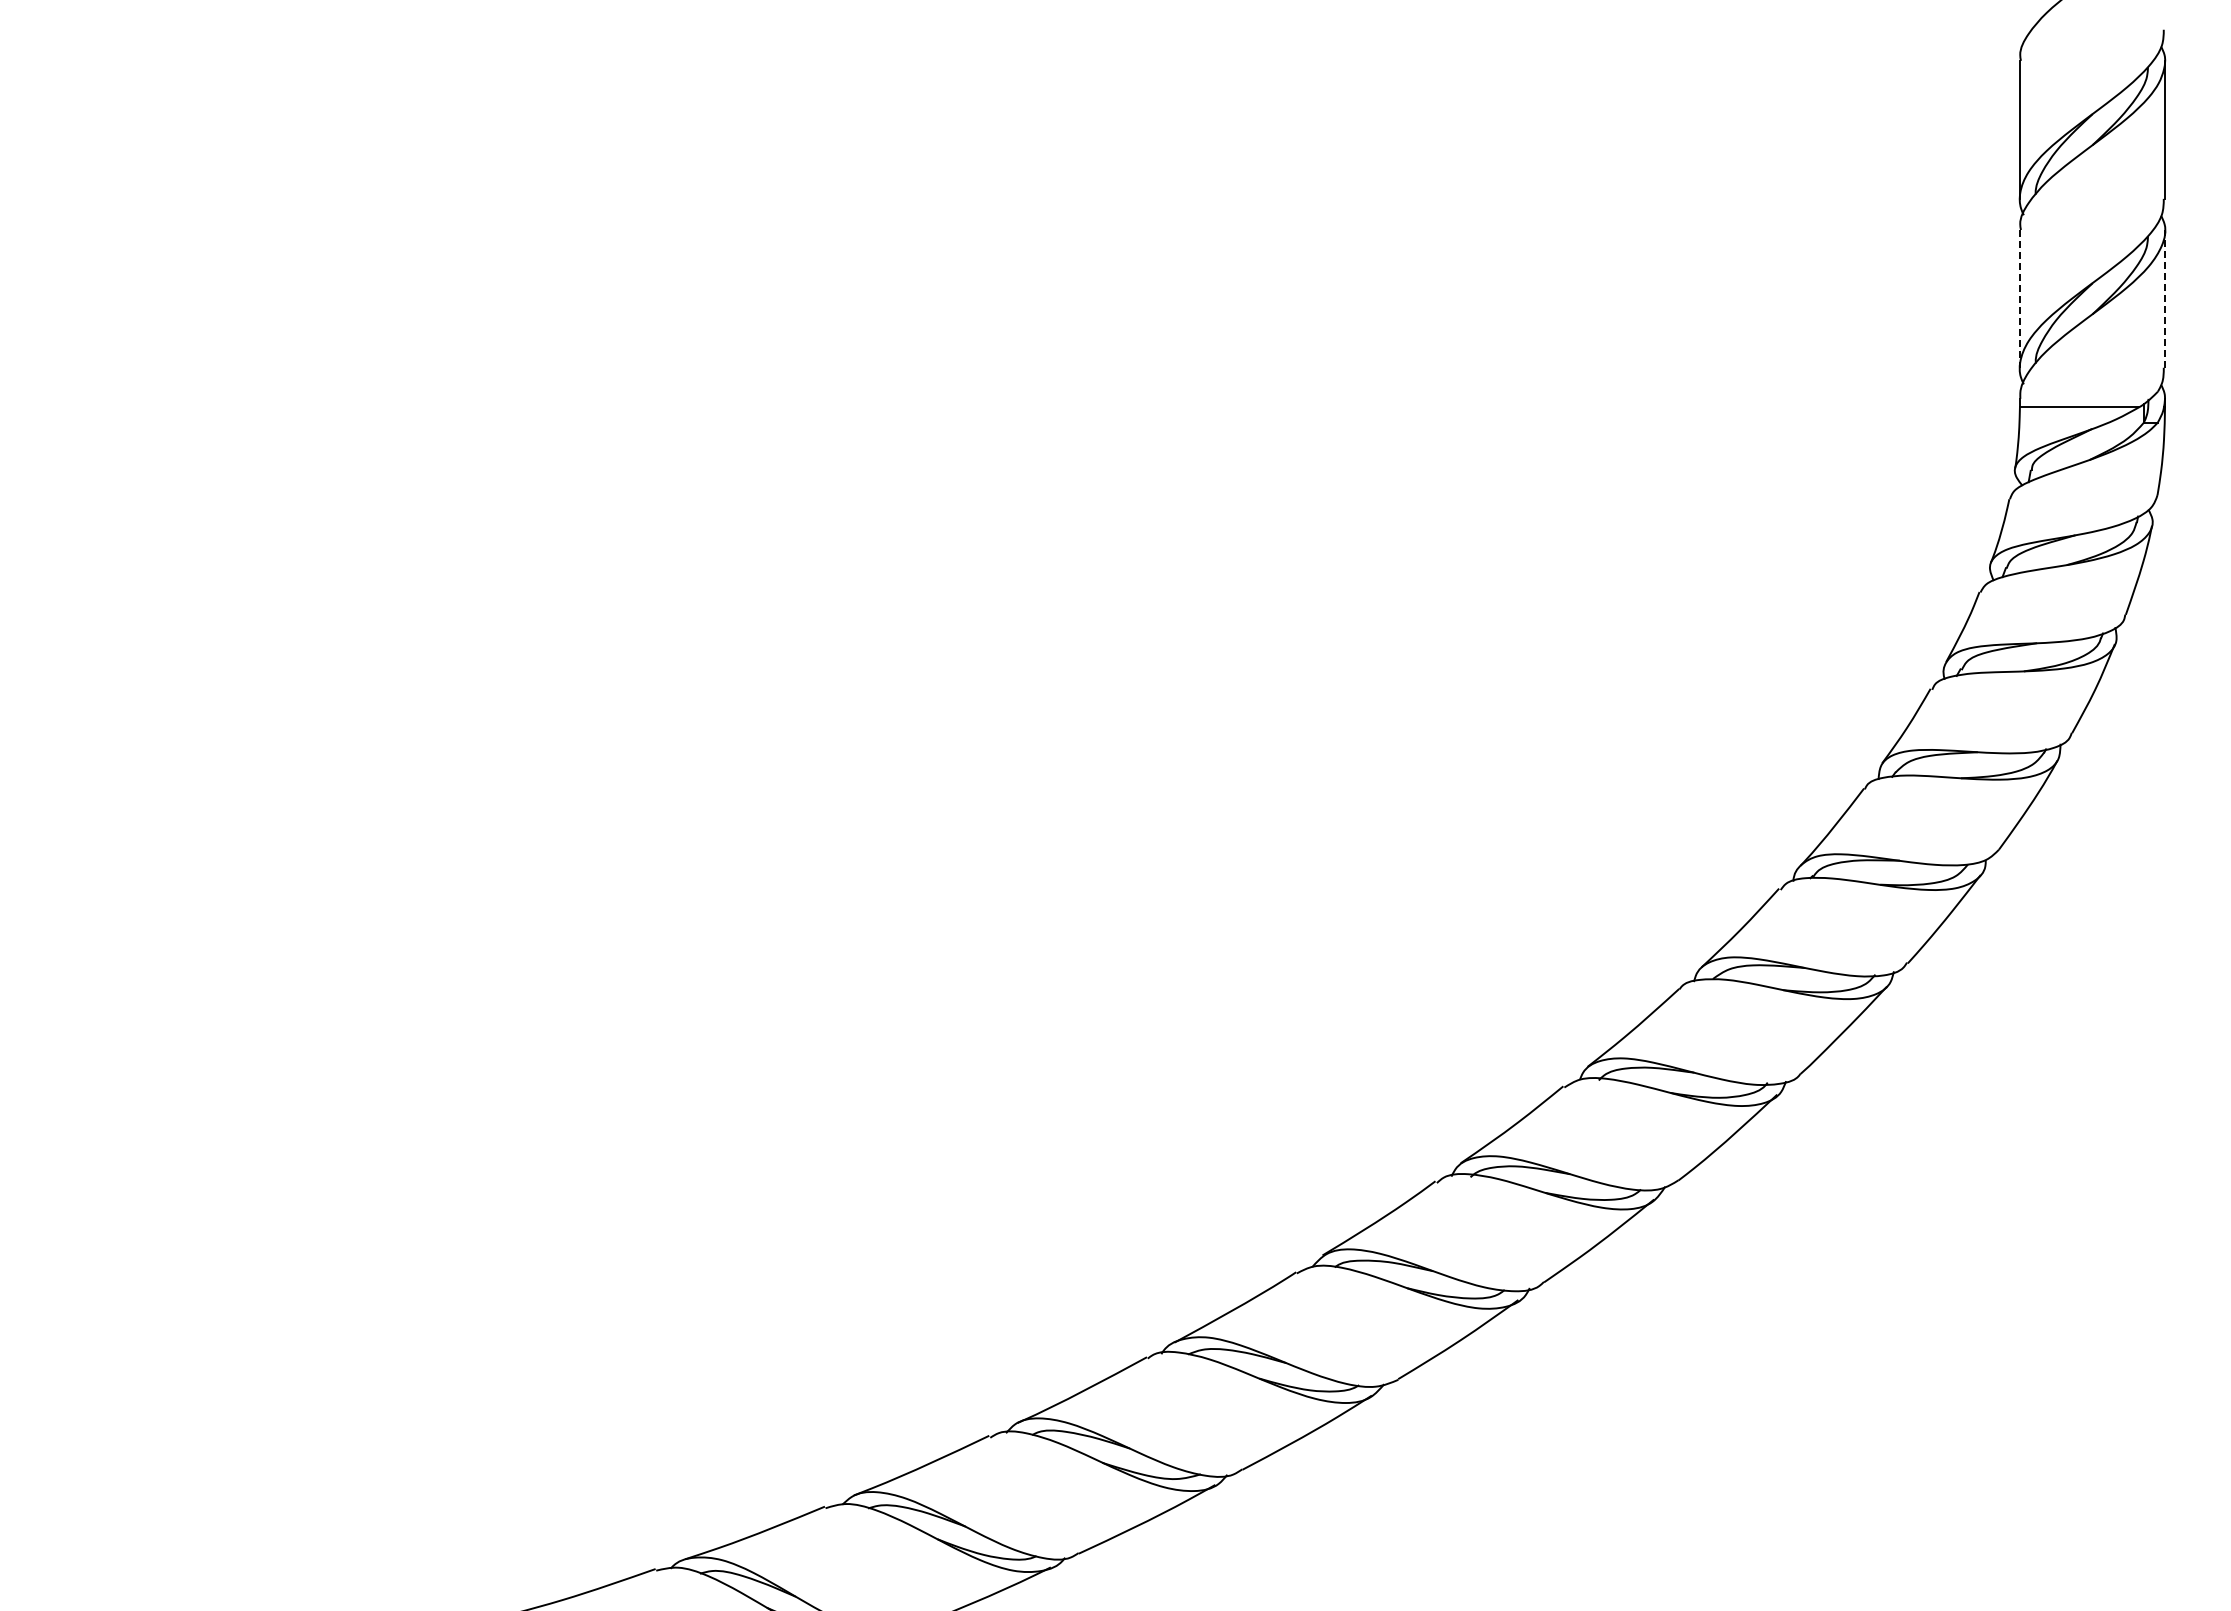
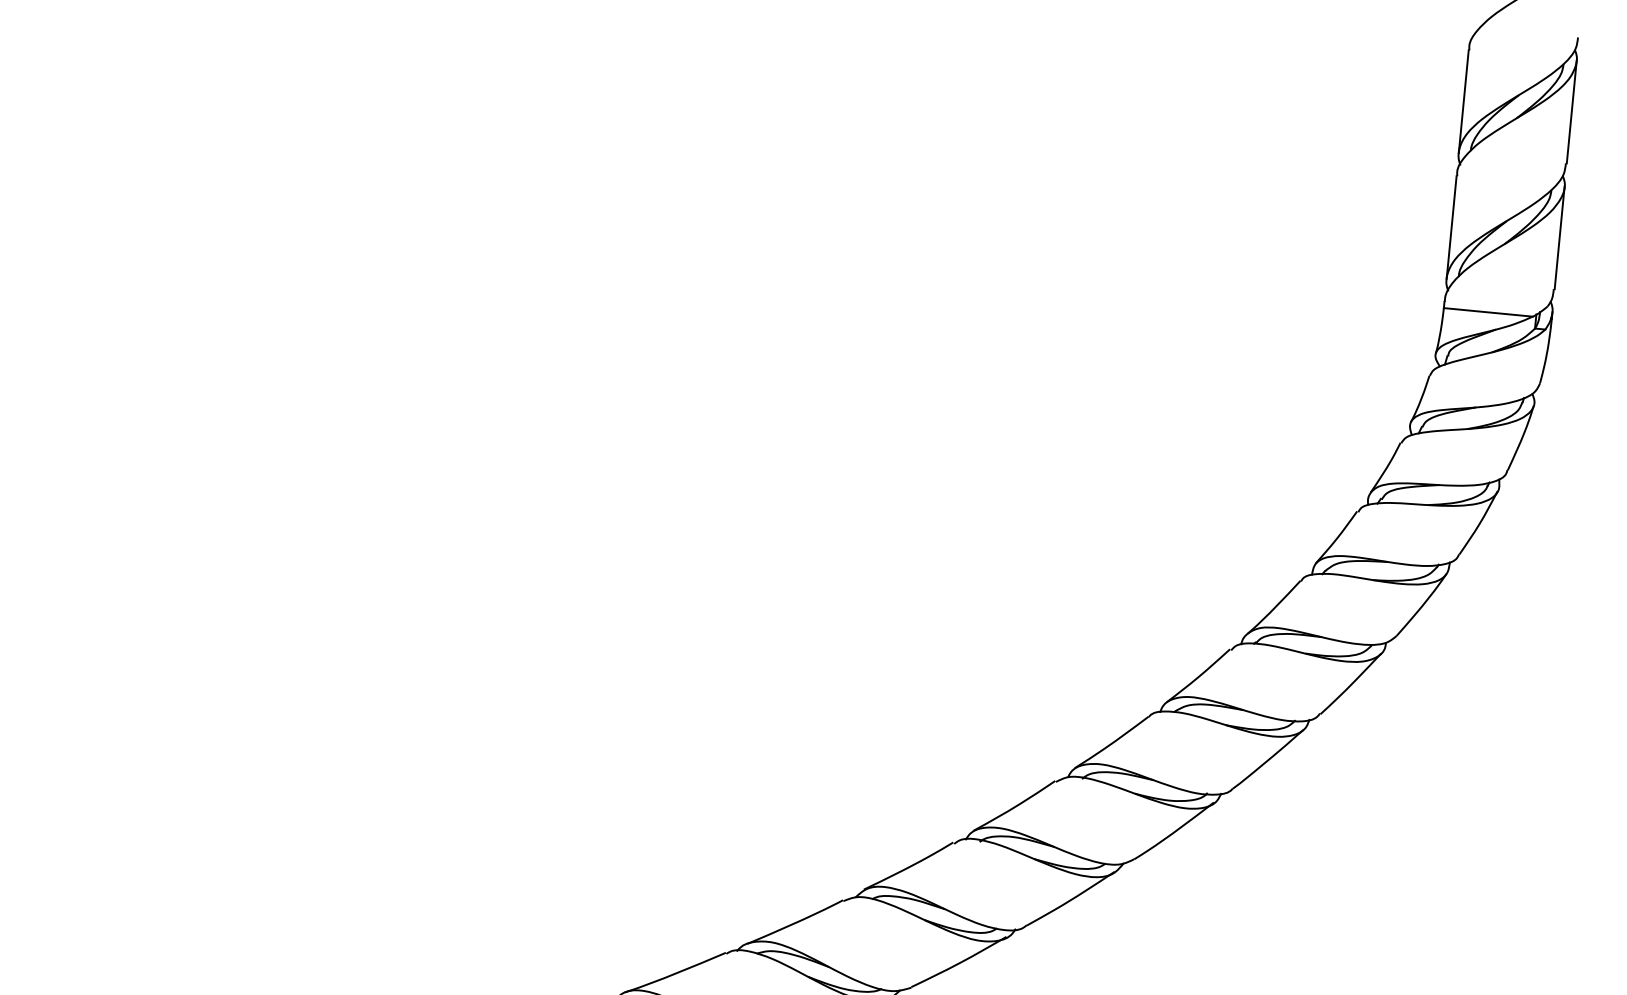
line: (2019, 298) -> (1451, 227), dashed -> solid
line: (2165, 298) -> (1560, 237), dashed -> solid

